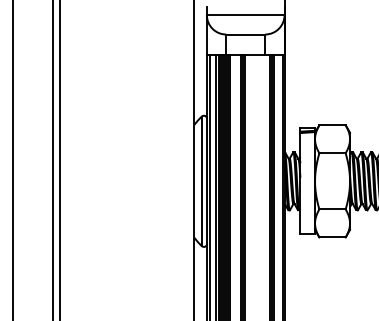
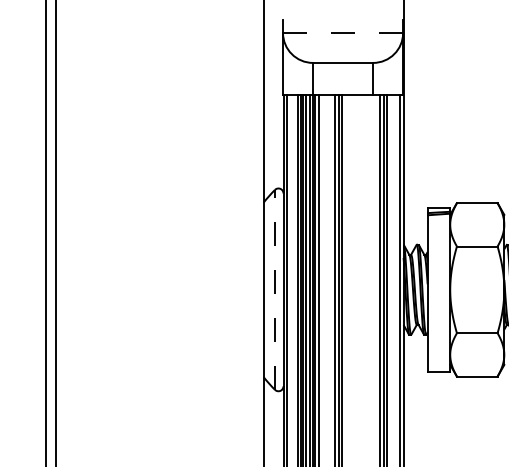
line: (245, 15) -> (342, 33), solid -> dashed
line: (201, 181) -> (274, 290), solid -> dashed

